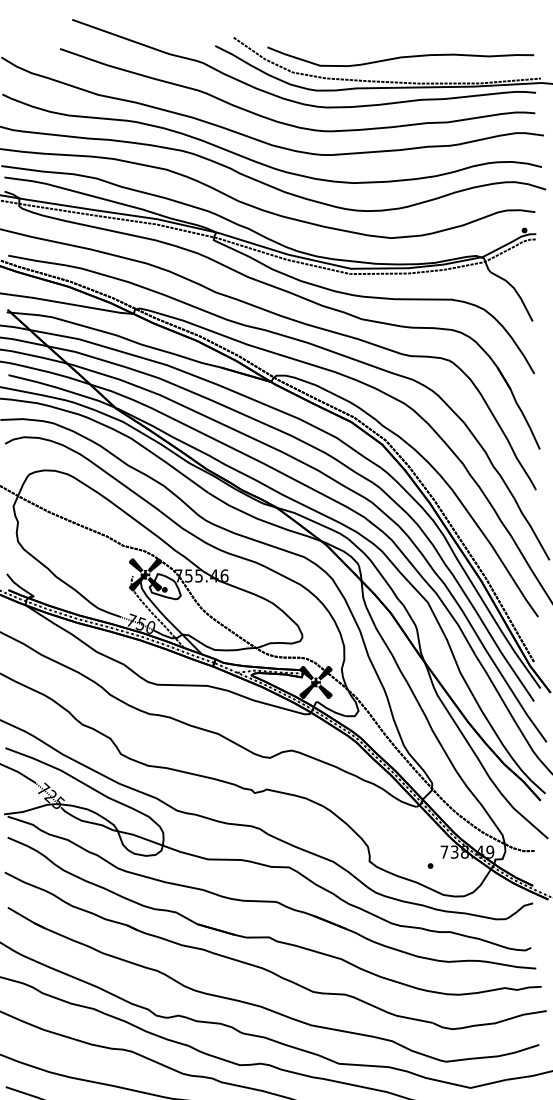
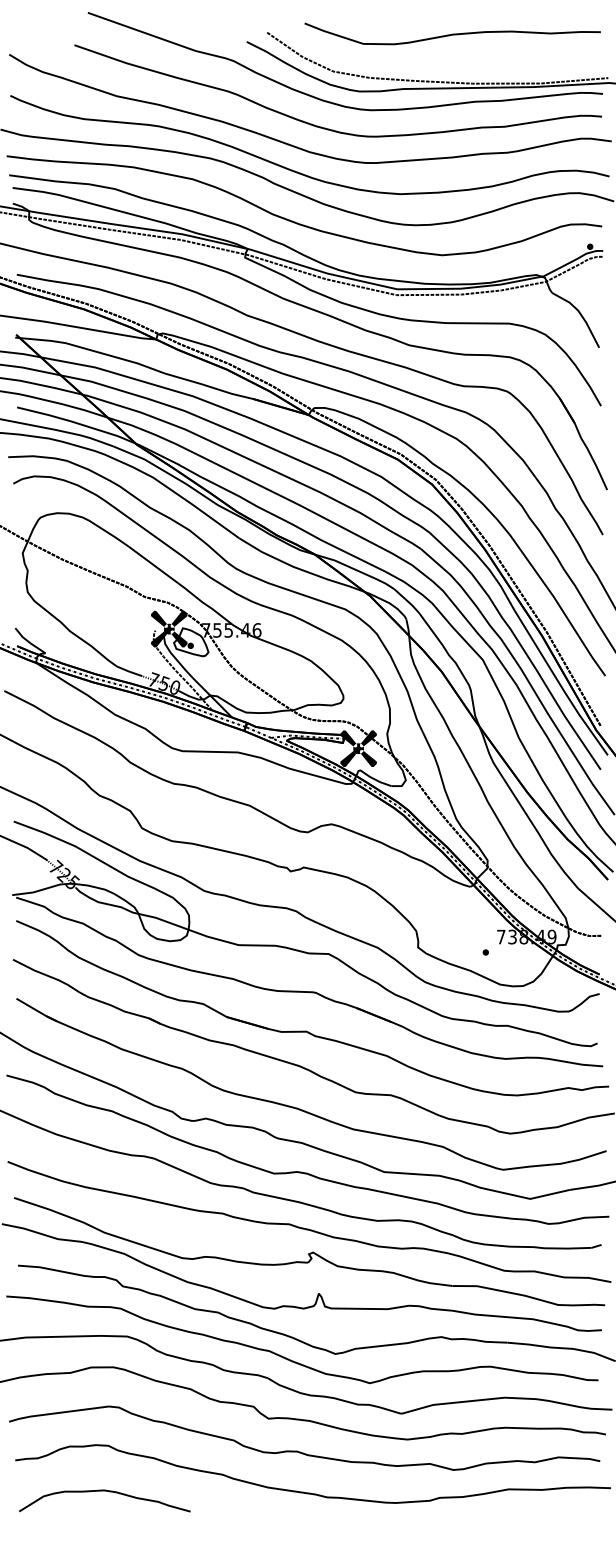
curve: (400, 56) -> (452, 33), moved

